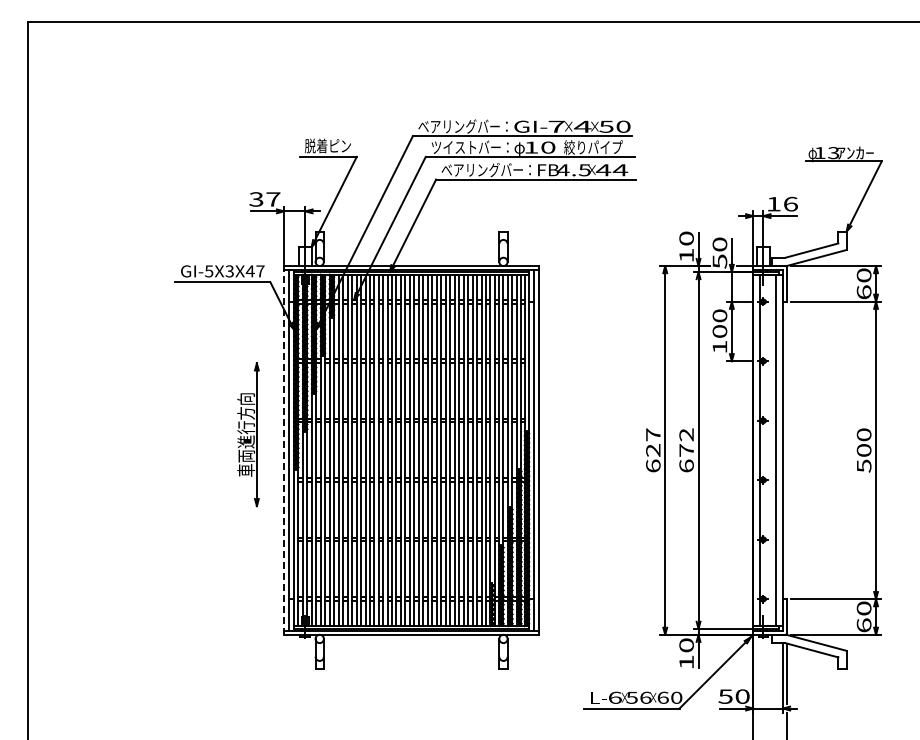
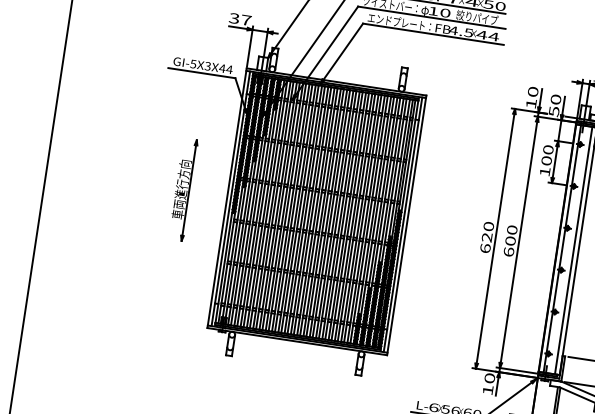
text: (481, 169) -> (396, 21), ベアリングバー： -> エンドプレート：
text: (259, 271) -> (228, 69), GI-5X3X47 -> GI-5X3X44
part: (248, 434) -> (183, 189), moved
text: (653, 434) -> (488, 226), 627 -> 620
text: (686, 442) -> (511, 235), 672 -> 600
line: (284, 449) -> (227, 197), dashed -> solid

